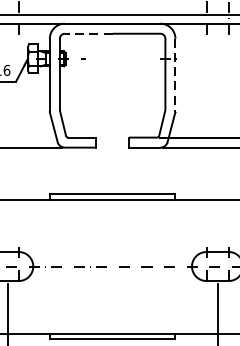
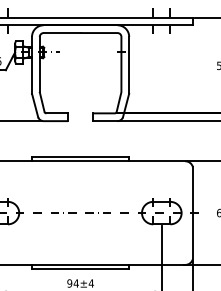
line: (87, 34) -> (61, 33), dashed -> solid
line: (175, 75) -> (129, 65), dashed -> solid

